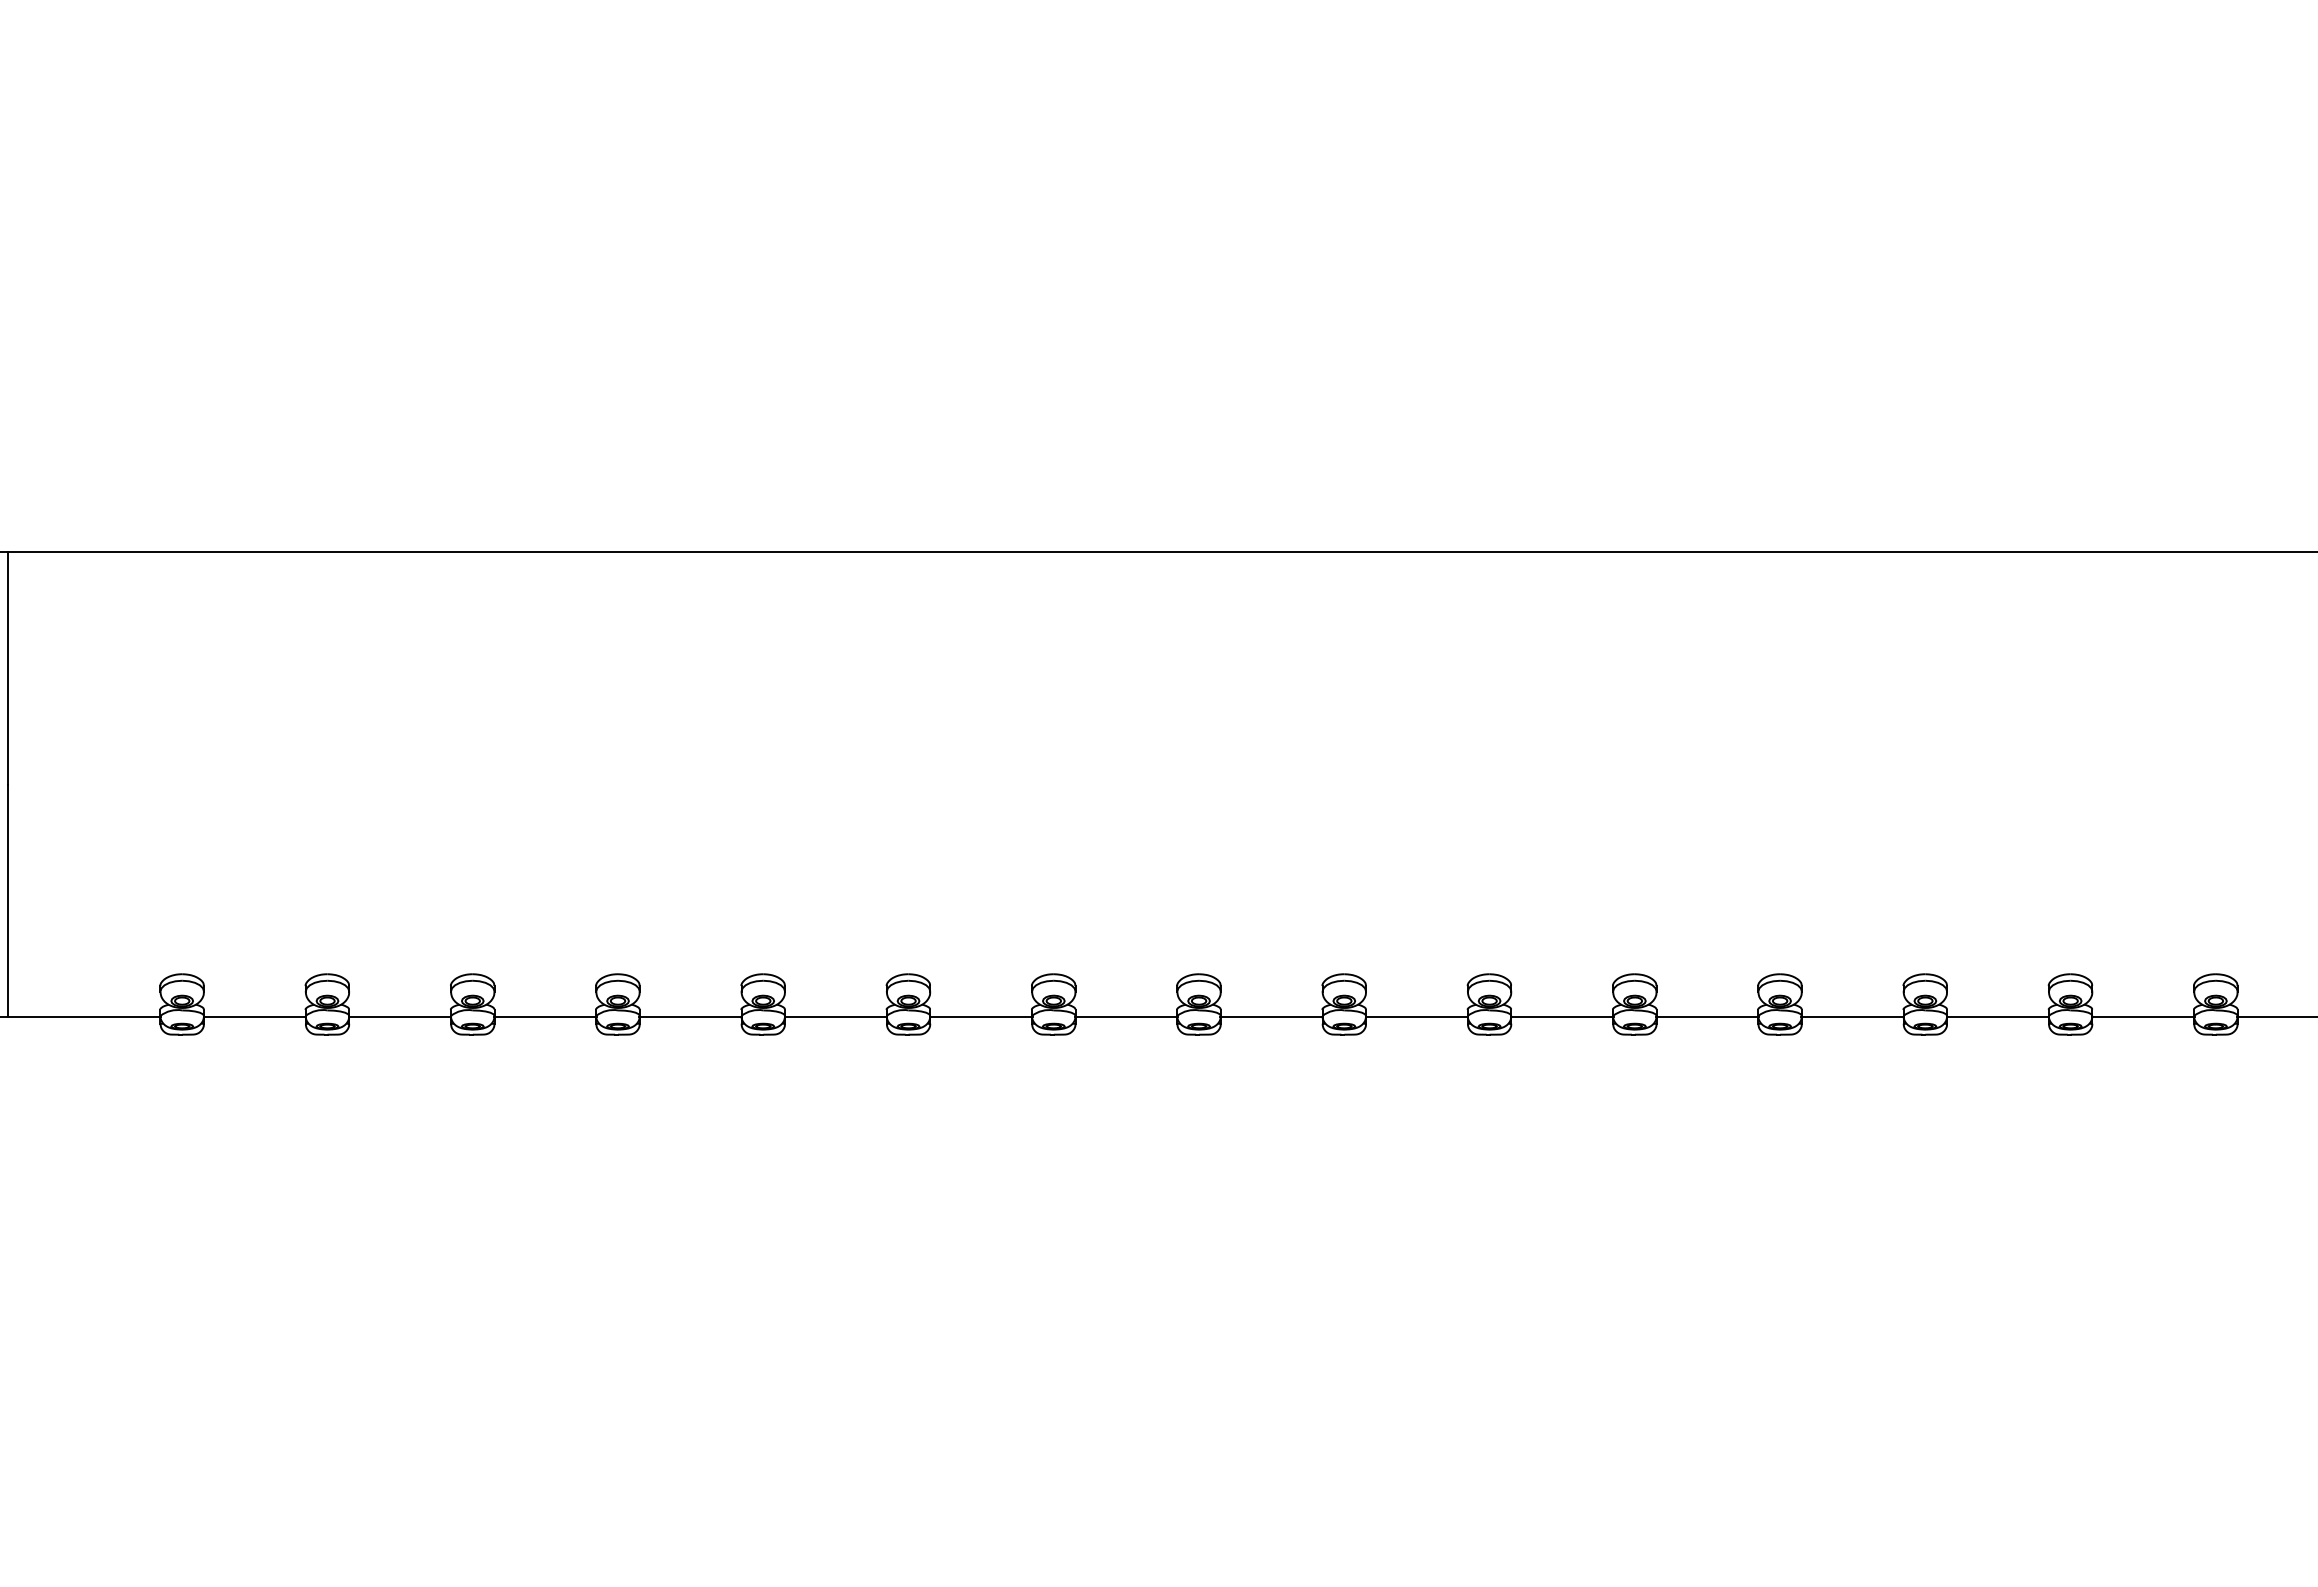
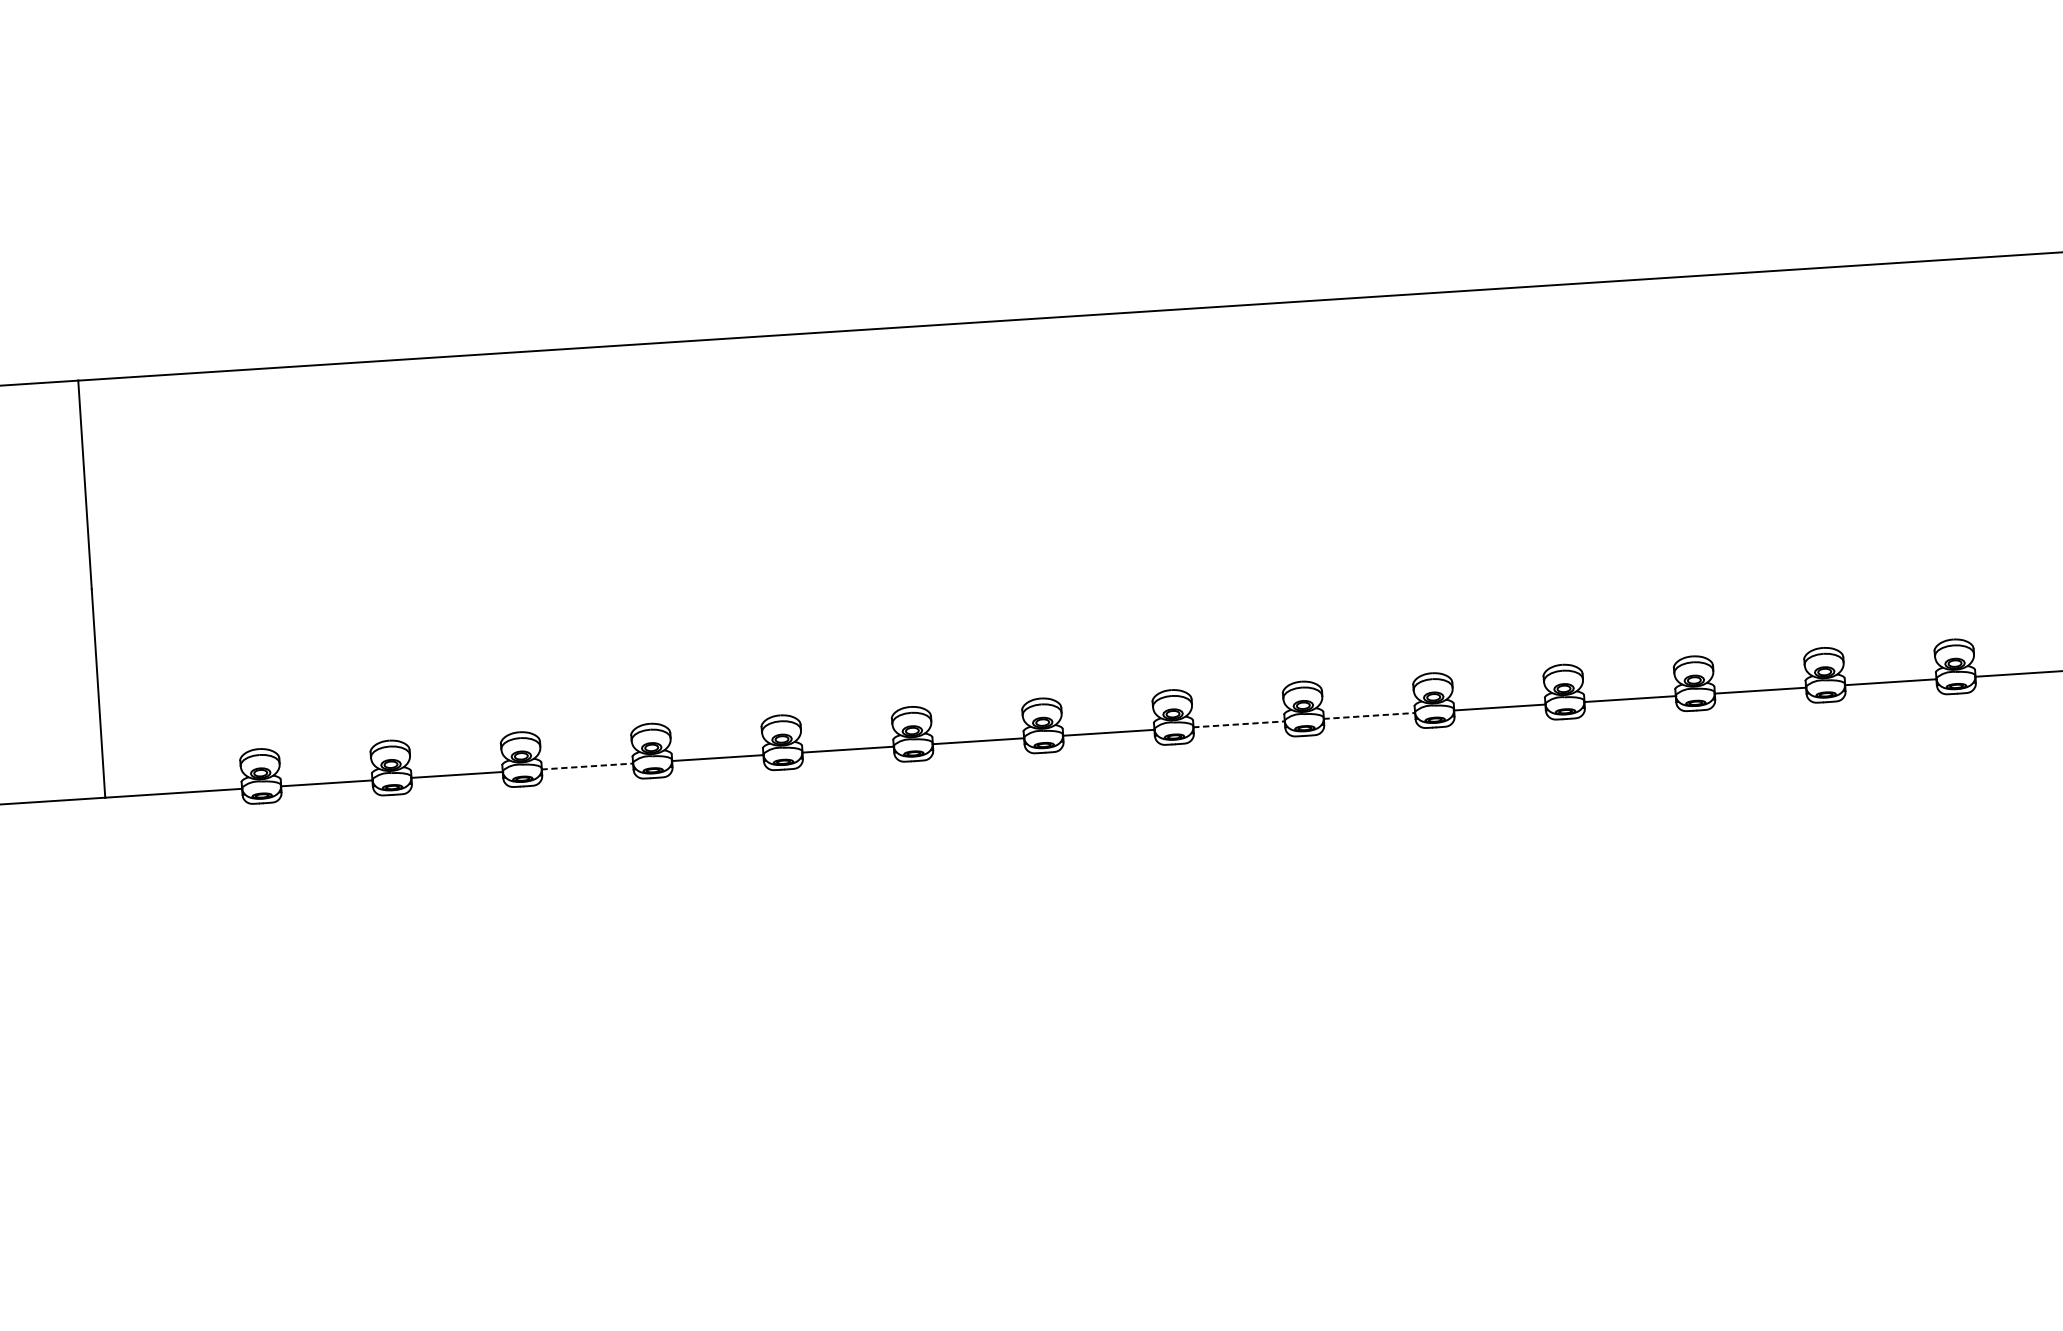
line: (545, 1017) -> (587, 766), solid -> dashed
line: (1272, 1017) -> (1239, 724), solid -> dashed
line: (1417, 1017) -> (1369, 716), solid -> dashed

